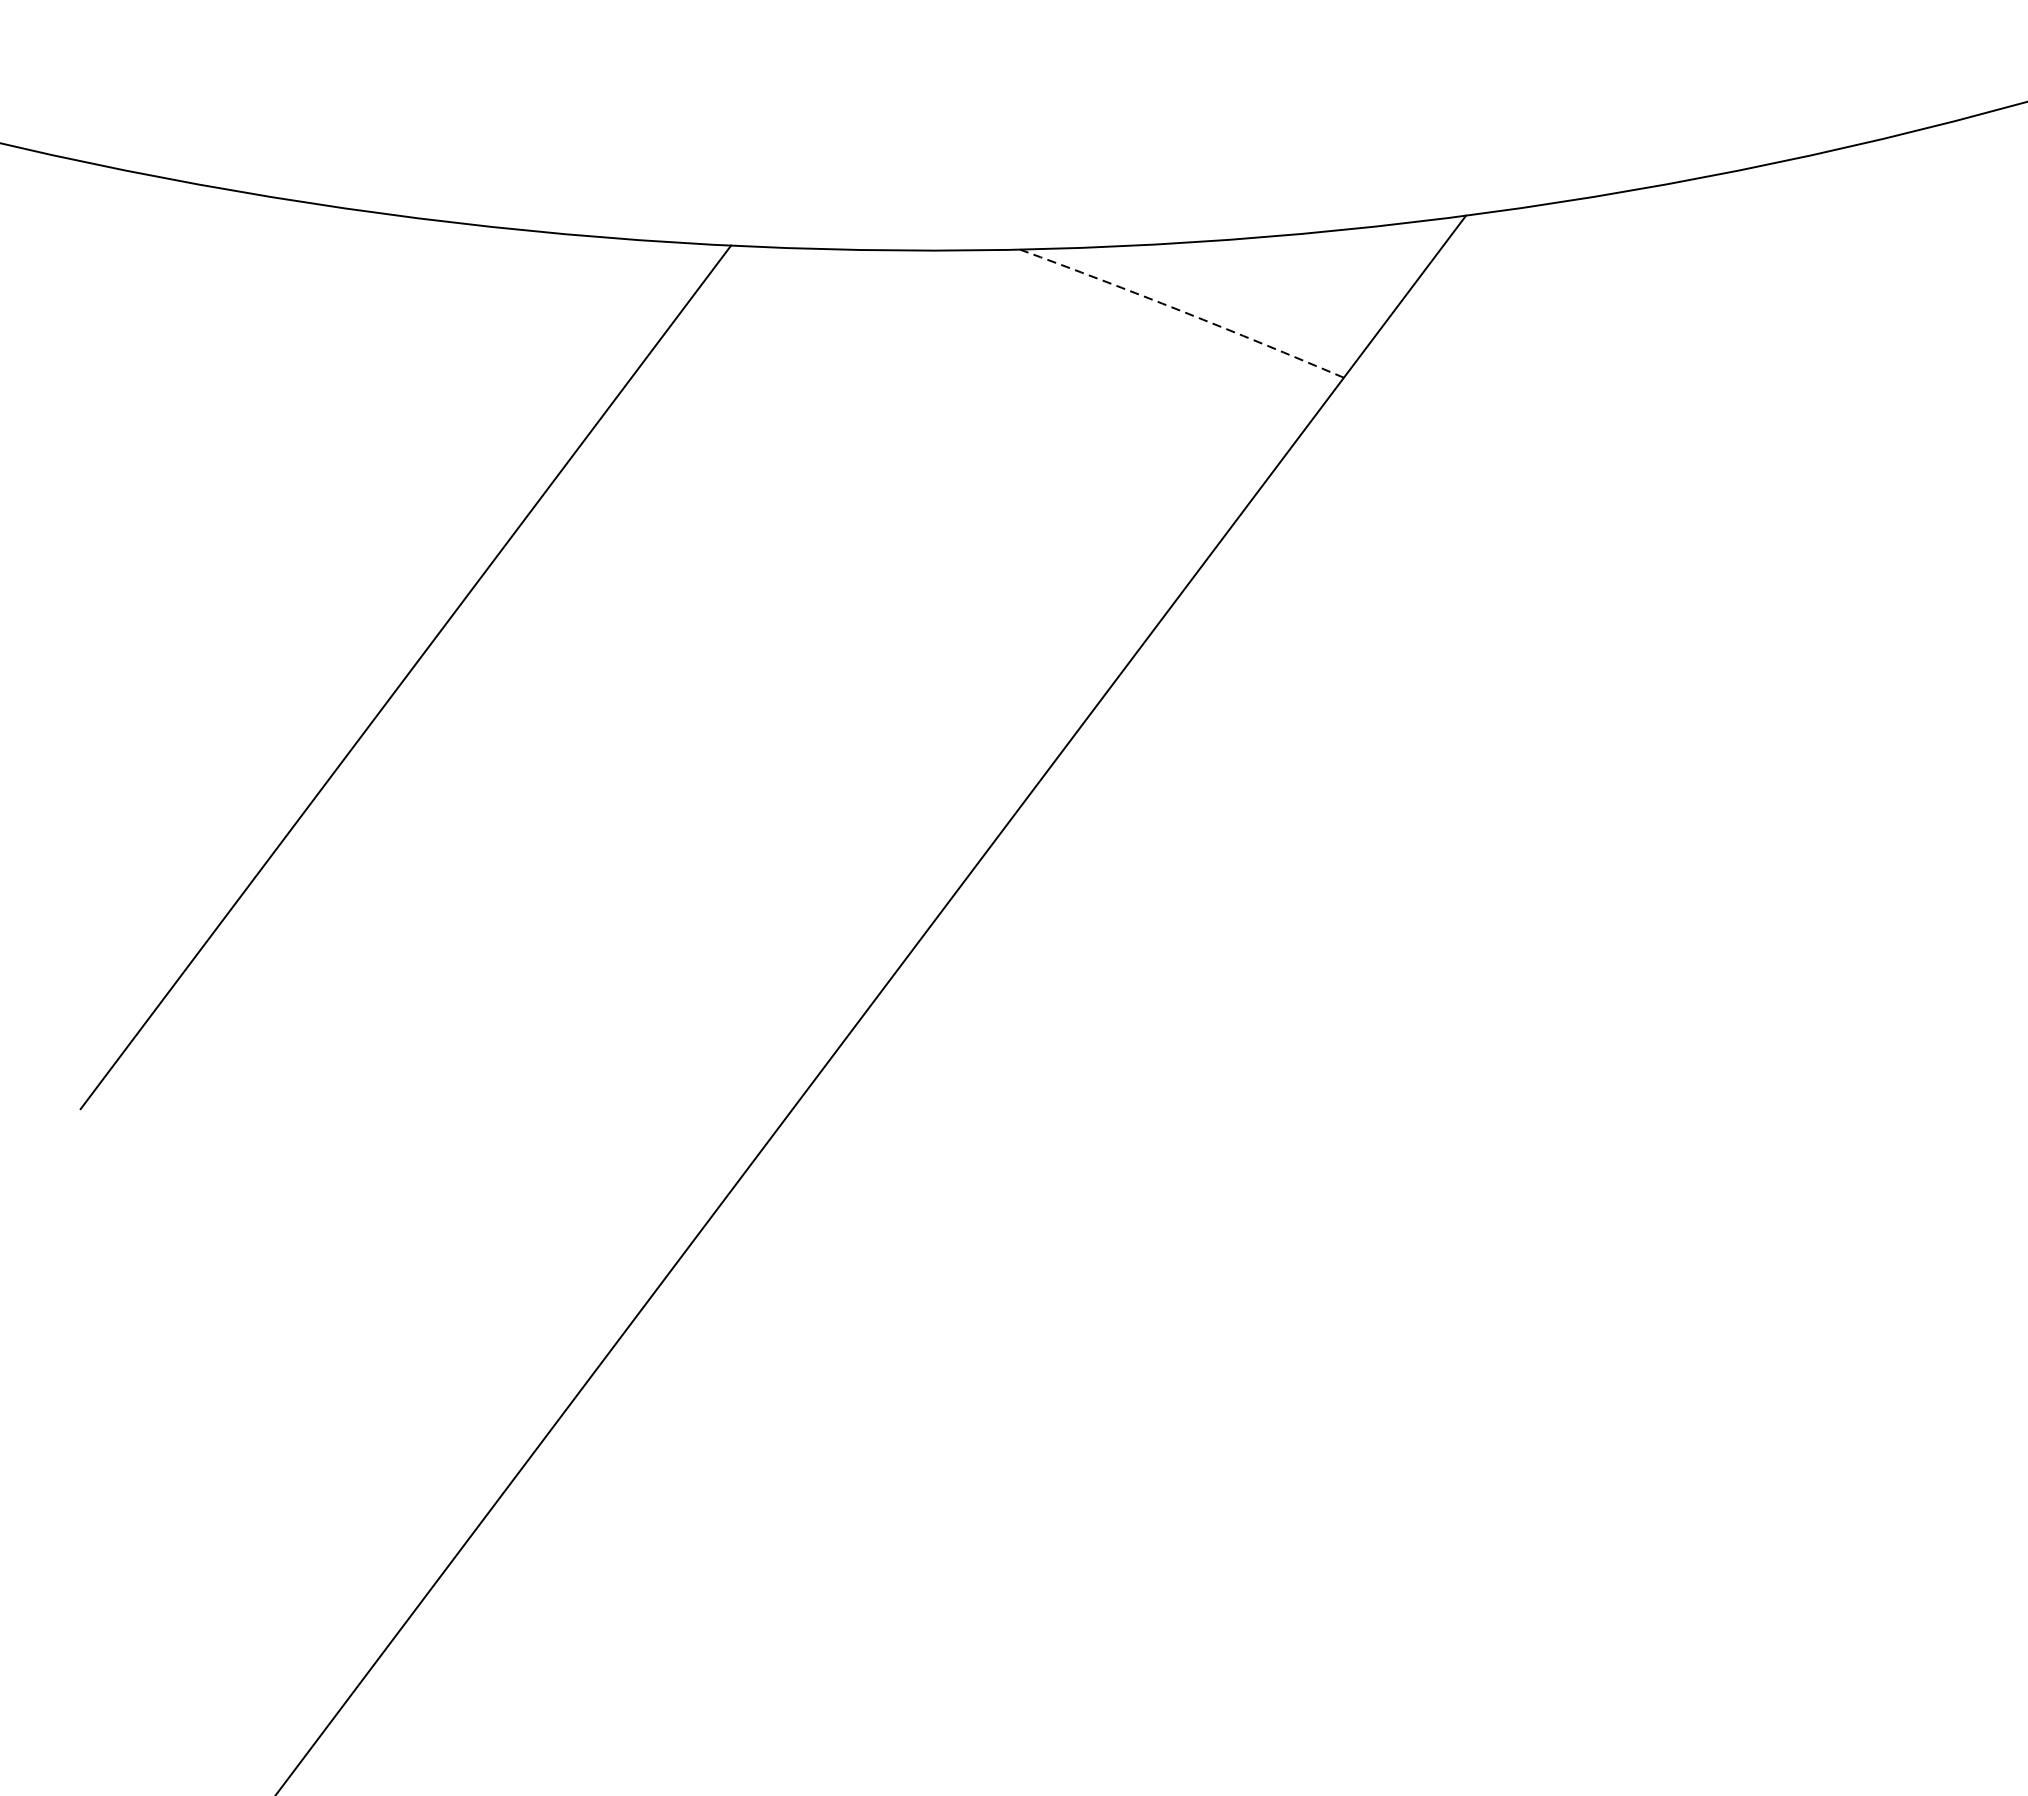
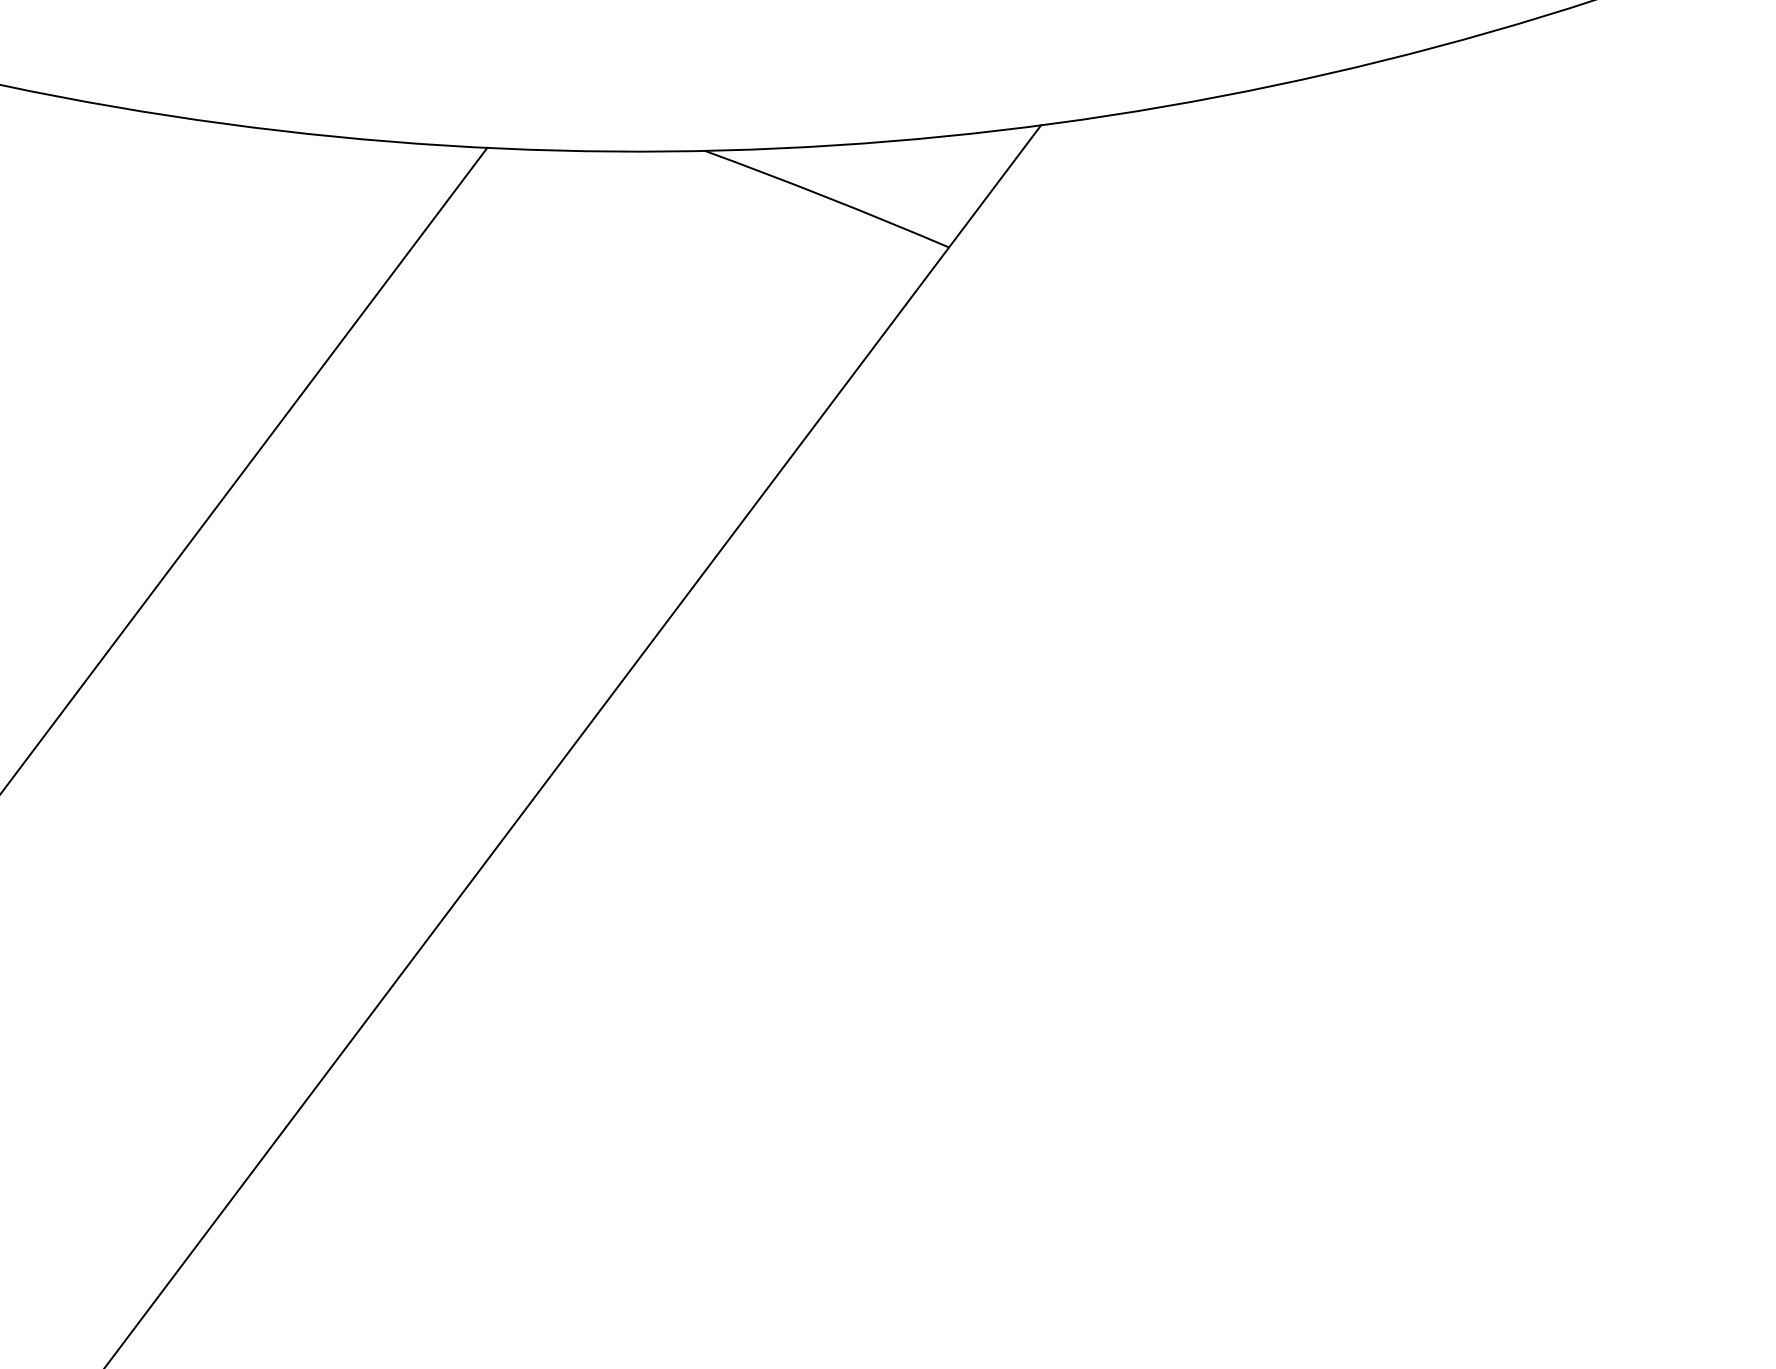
arc: (1182, 311) -> (827, 197), dashed -> solid

